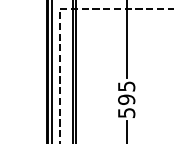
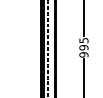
text: (125, 112) -> (83, 54), 595 -> 995

